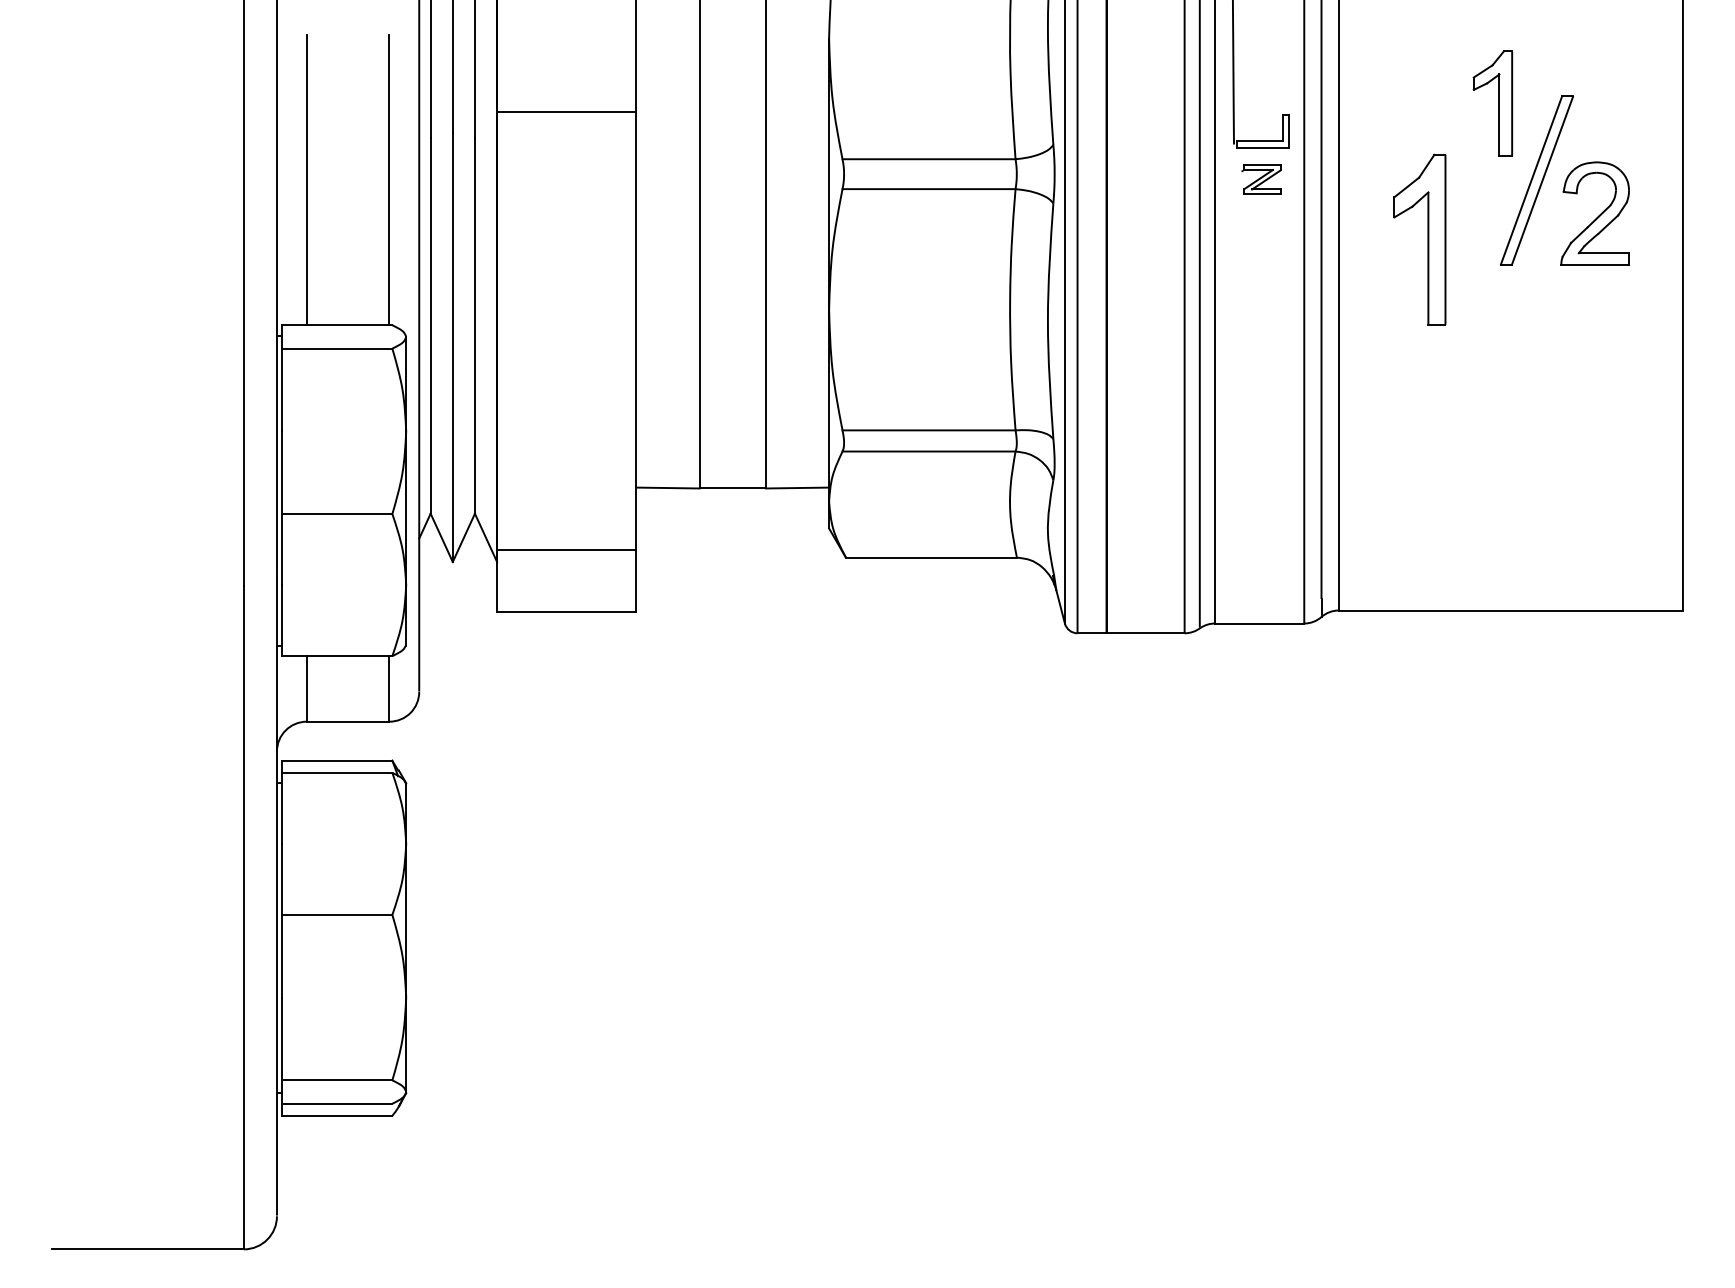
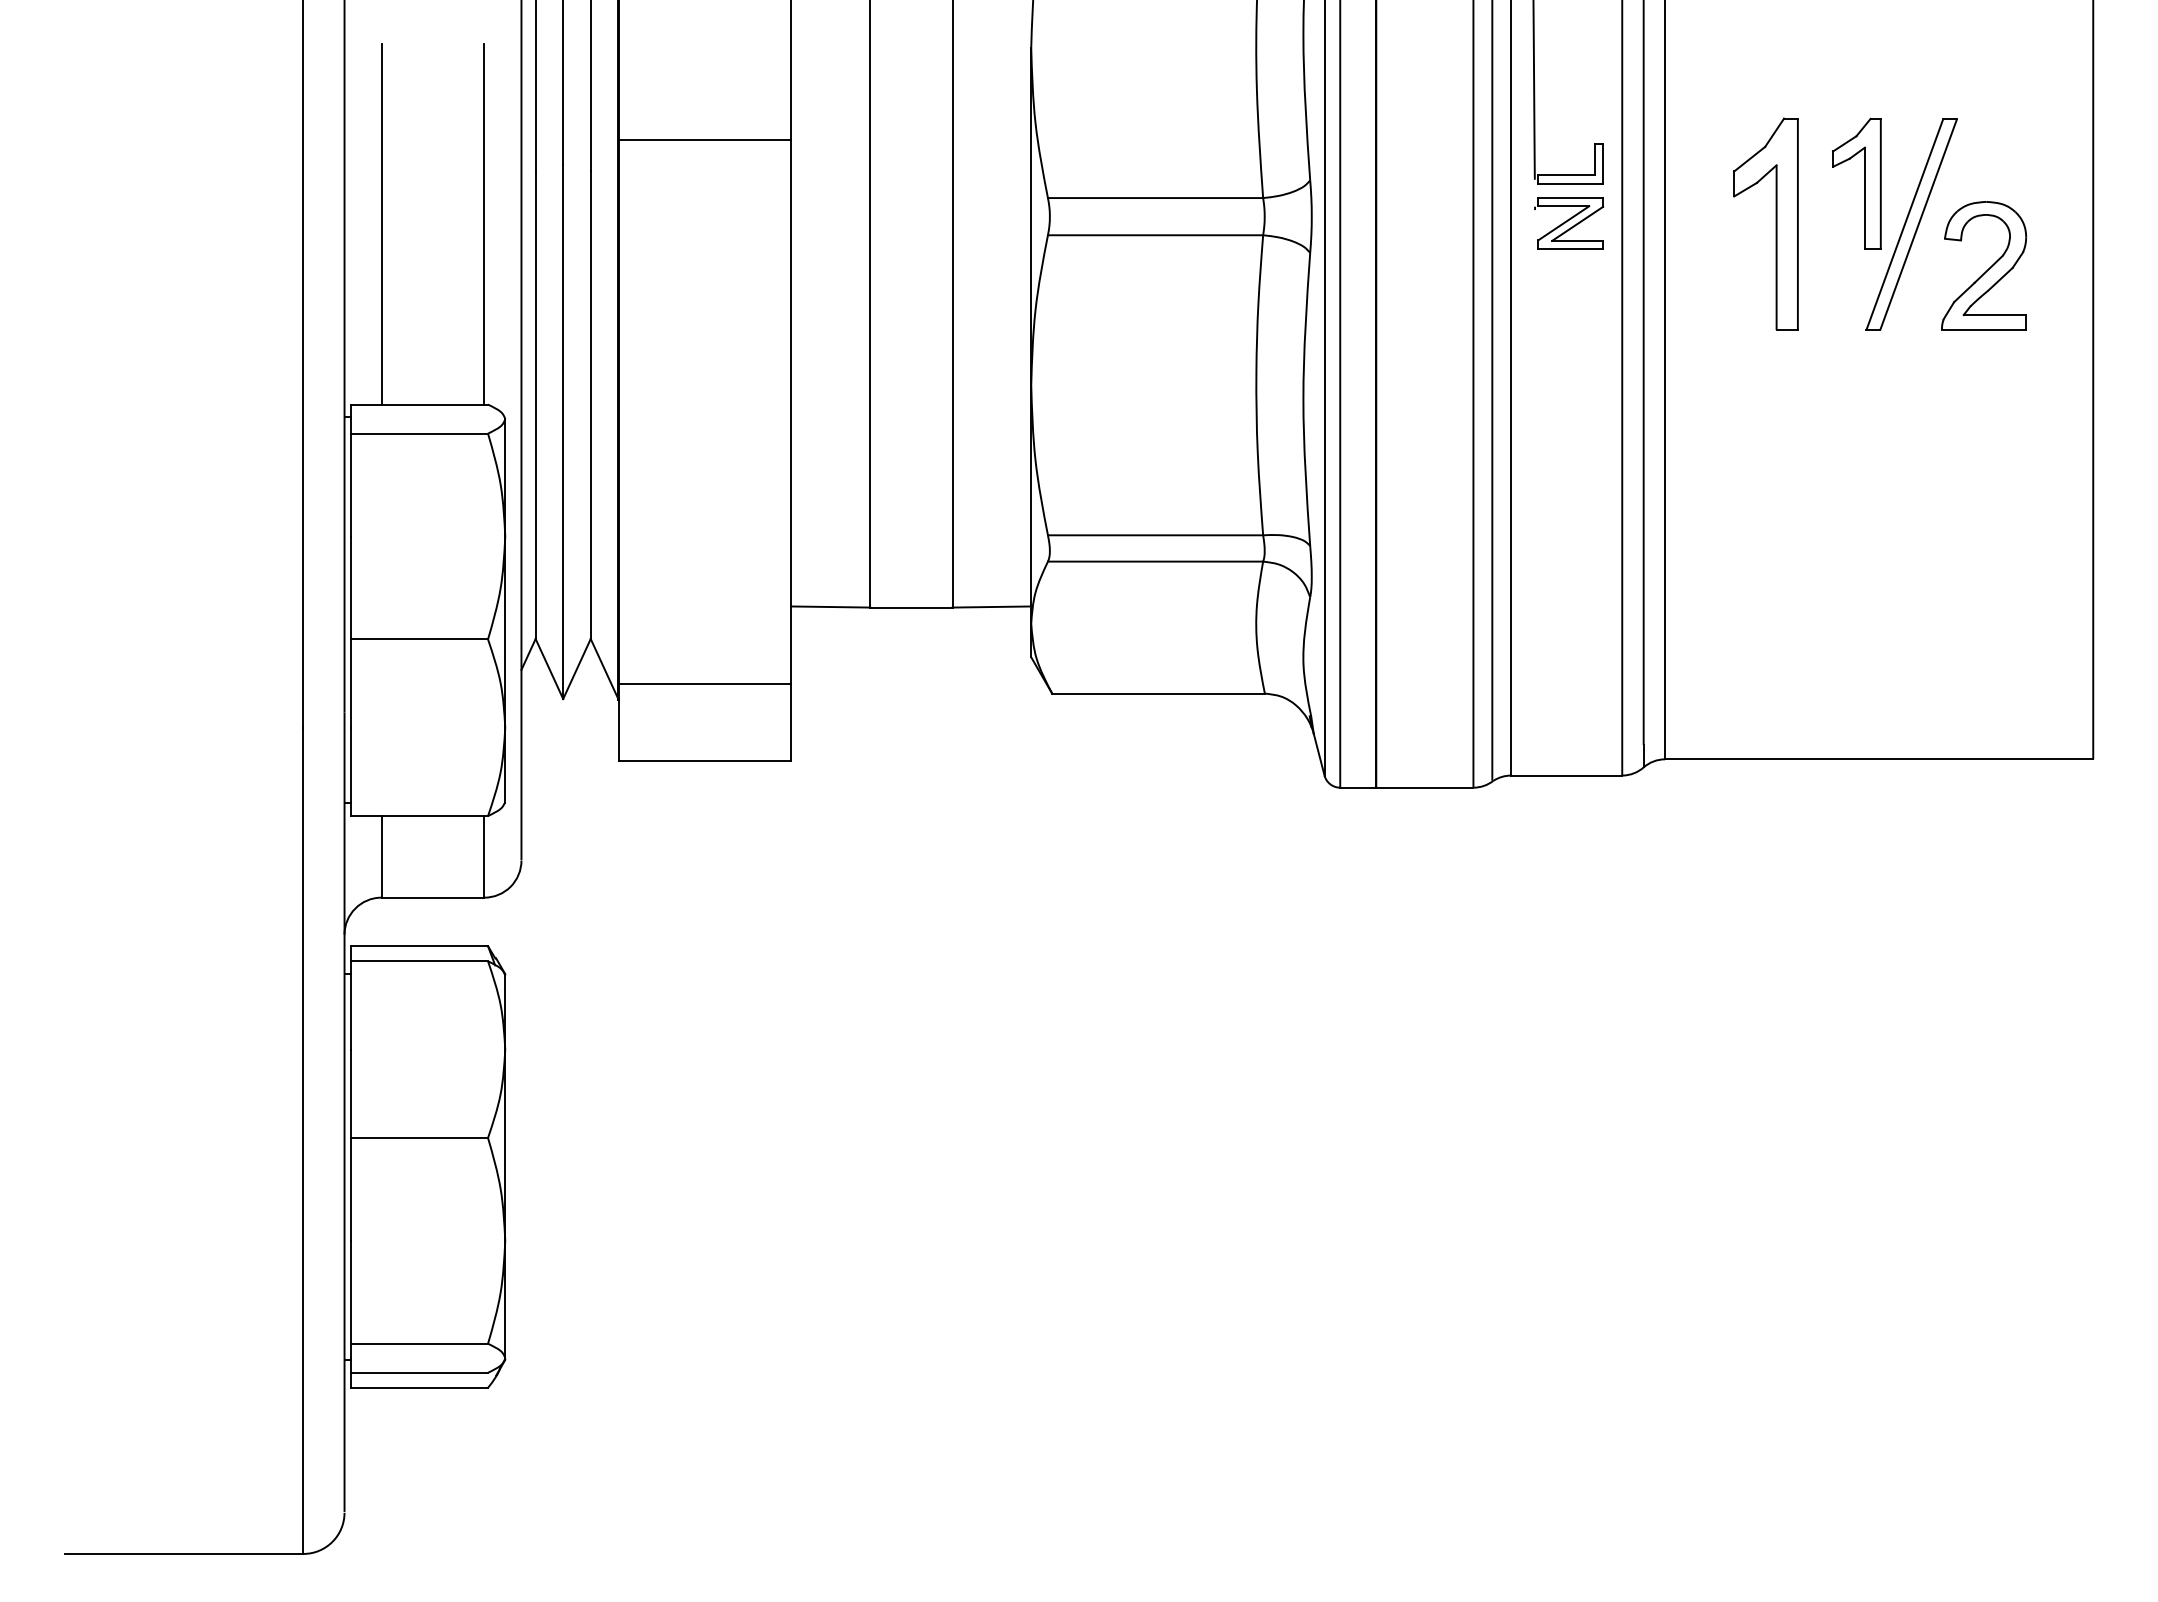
part: (1499, 103) -> (1864, 183), moved
part: (1261, 179) -> (1569, 223), size x1.43
part: (1427, 239) -> (1775, 223), moved

